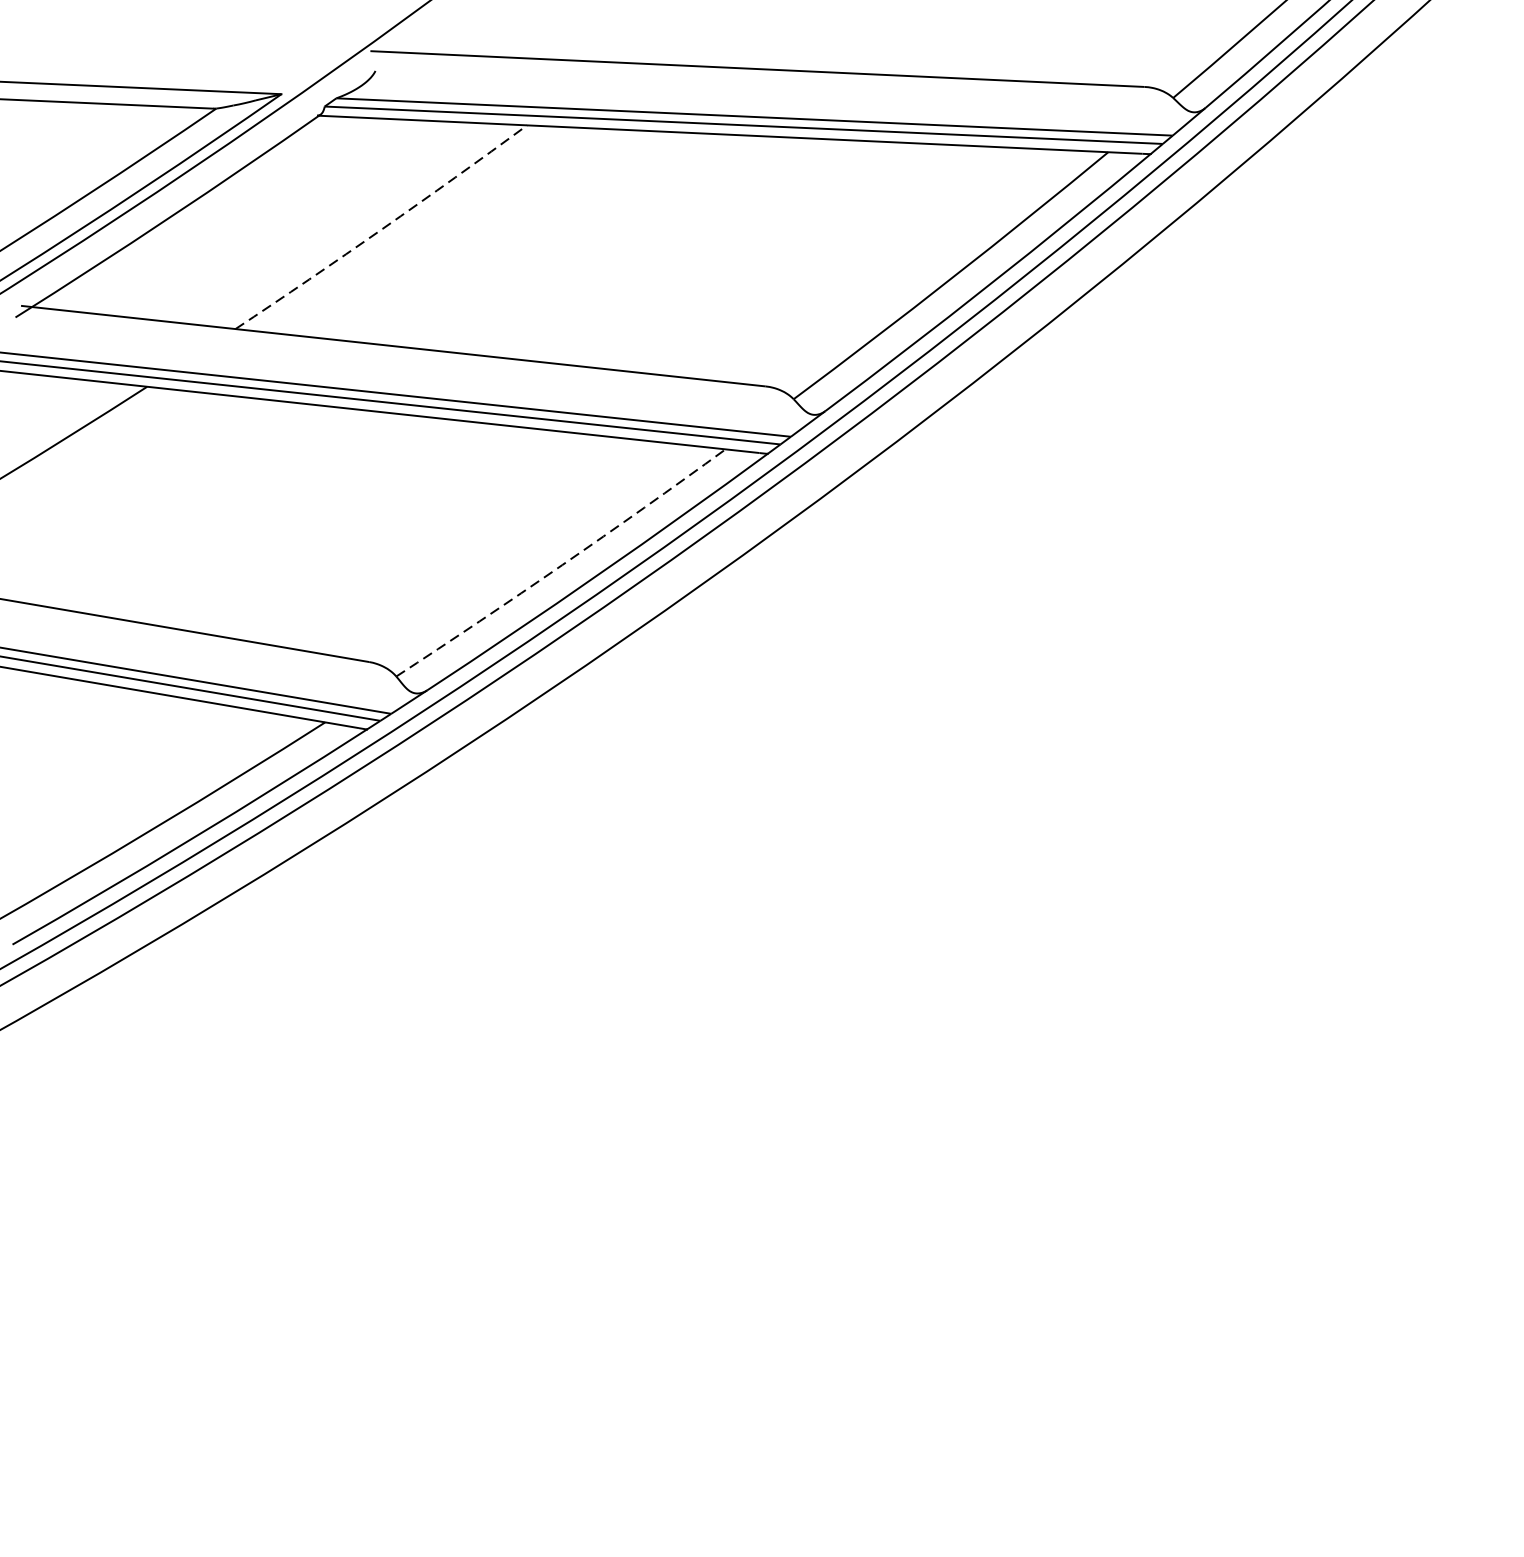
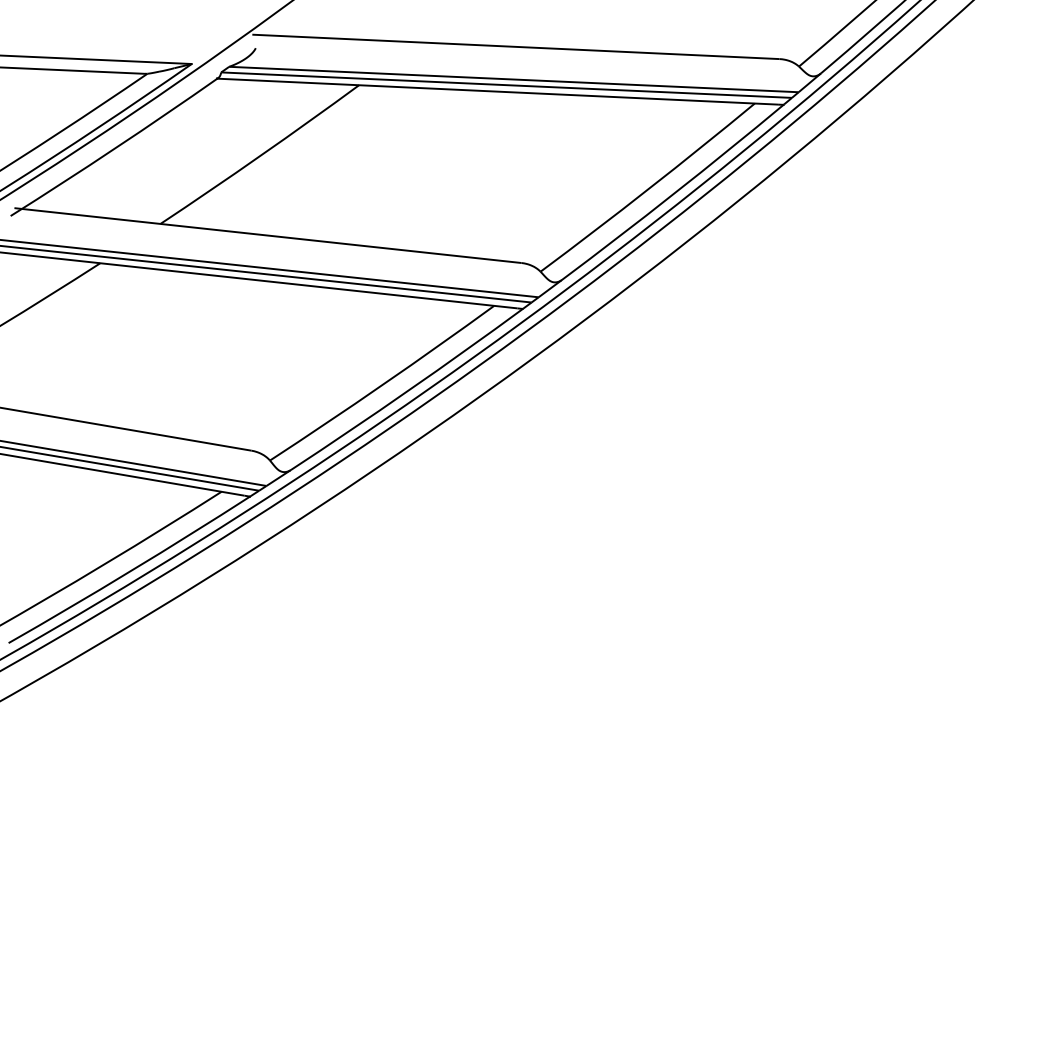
arc: (382, 228) -> (260, 155), dashed -> solid
arc: (563, 564) -> (383, 384), dashed -> solid

